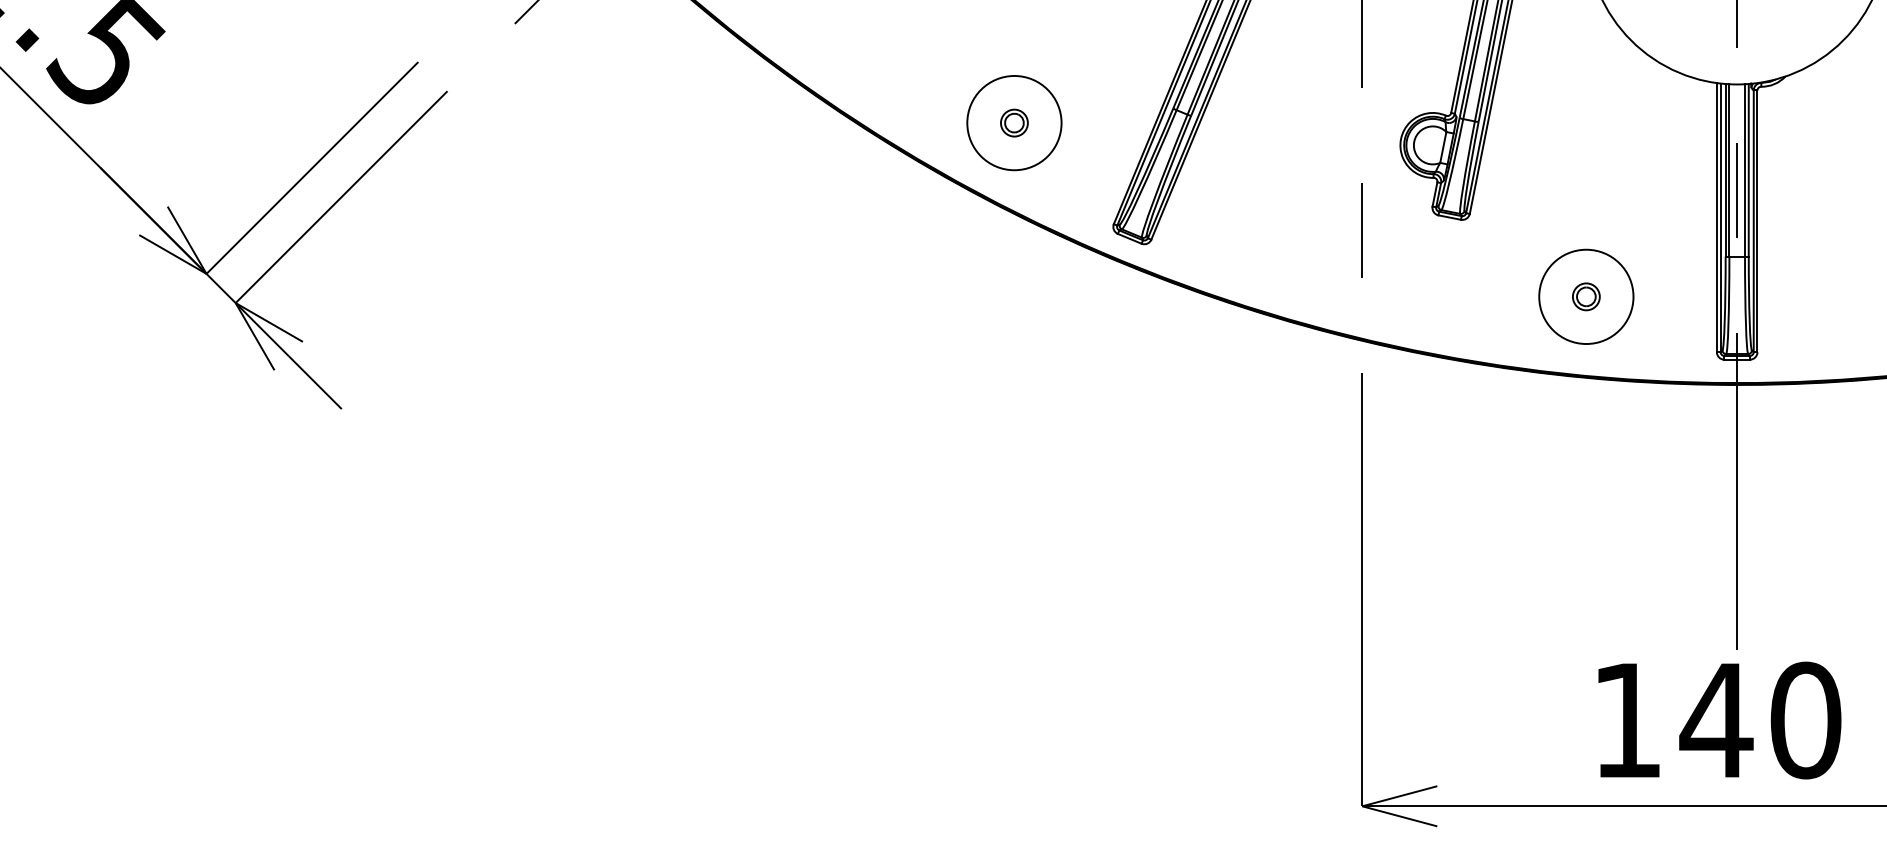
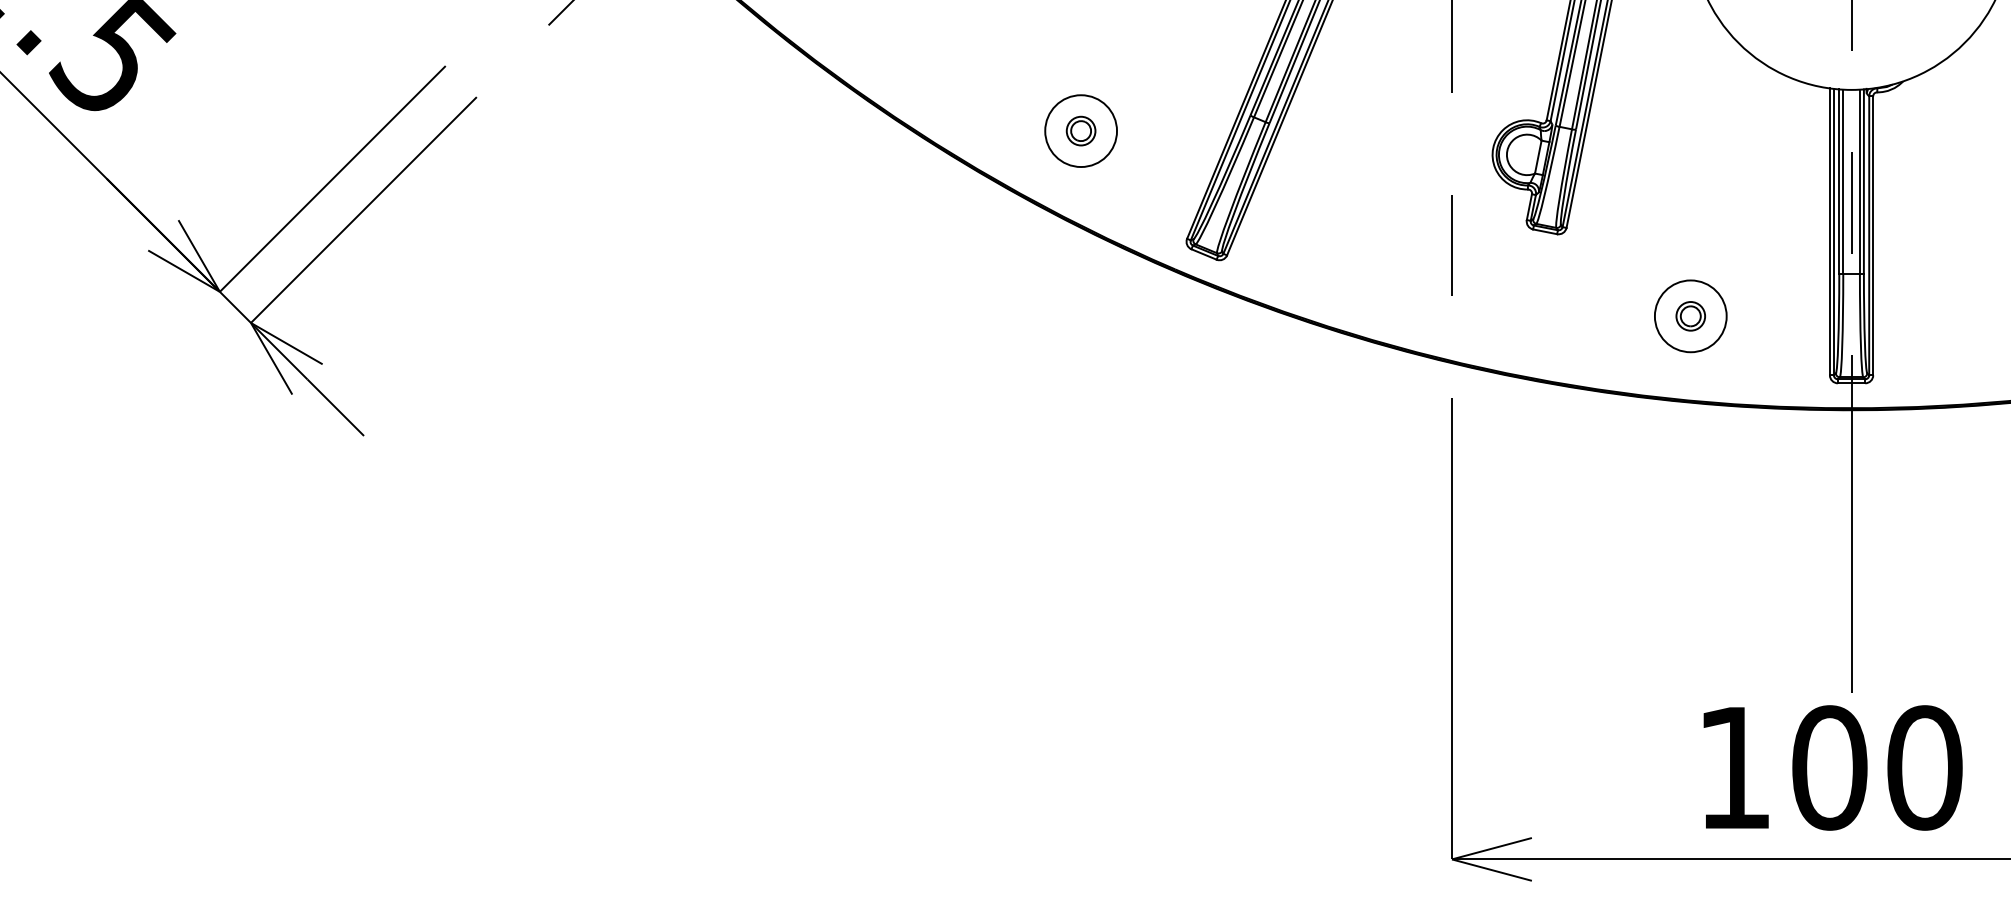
circle: (1014, 122) -> (1081, 130), size x0.71
circle: (1586, 296) -> (1690, 315), size x0.71
text: (1716, 720) -> (1829, 767), 140 -> 100

